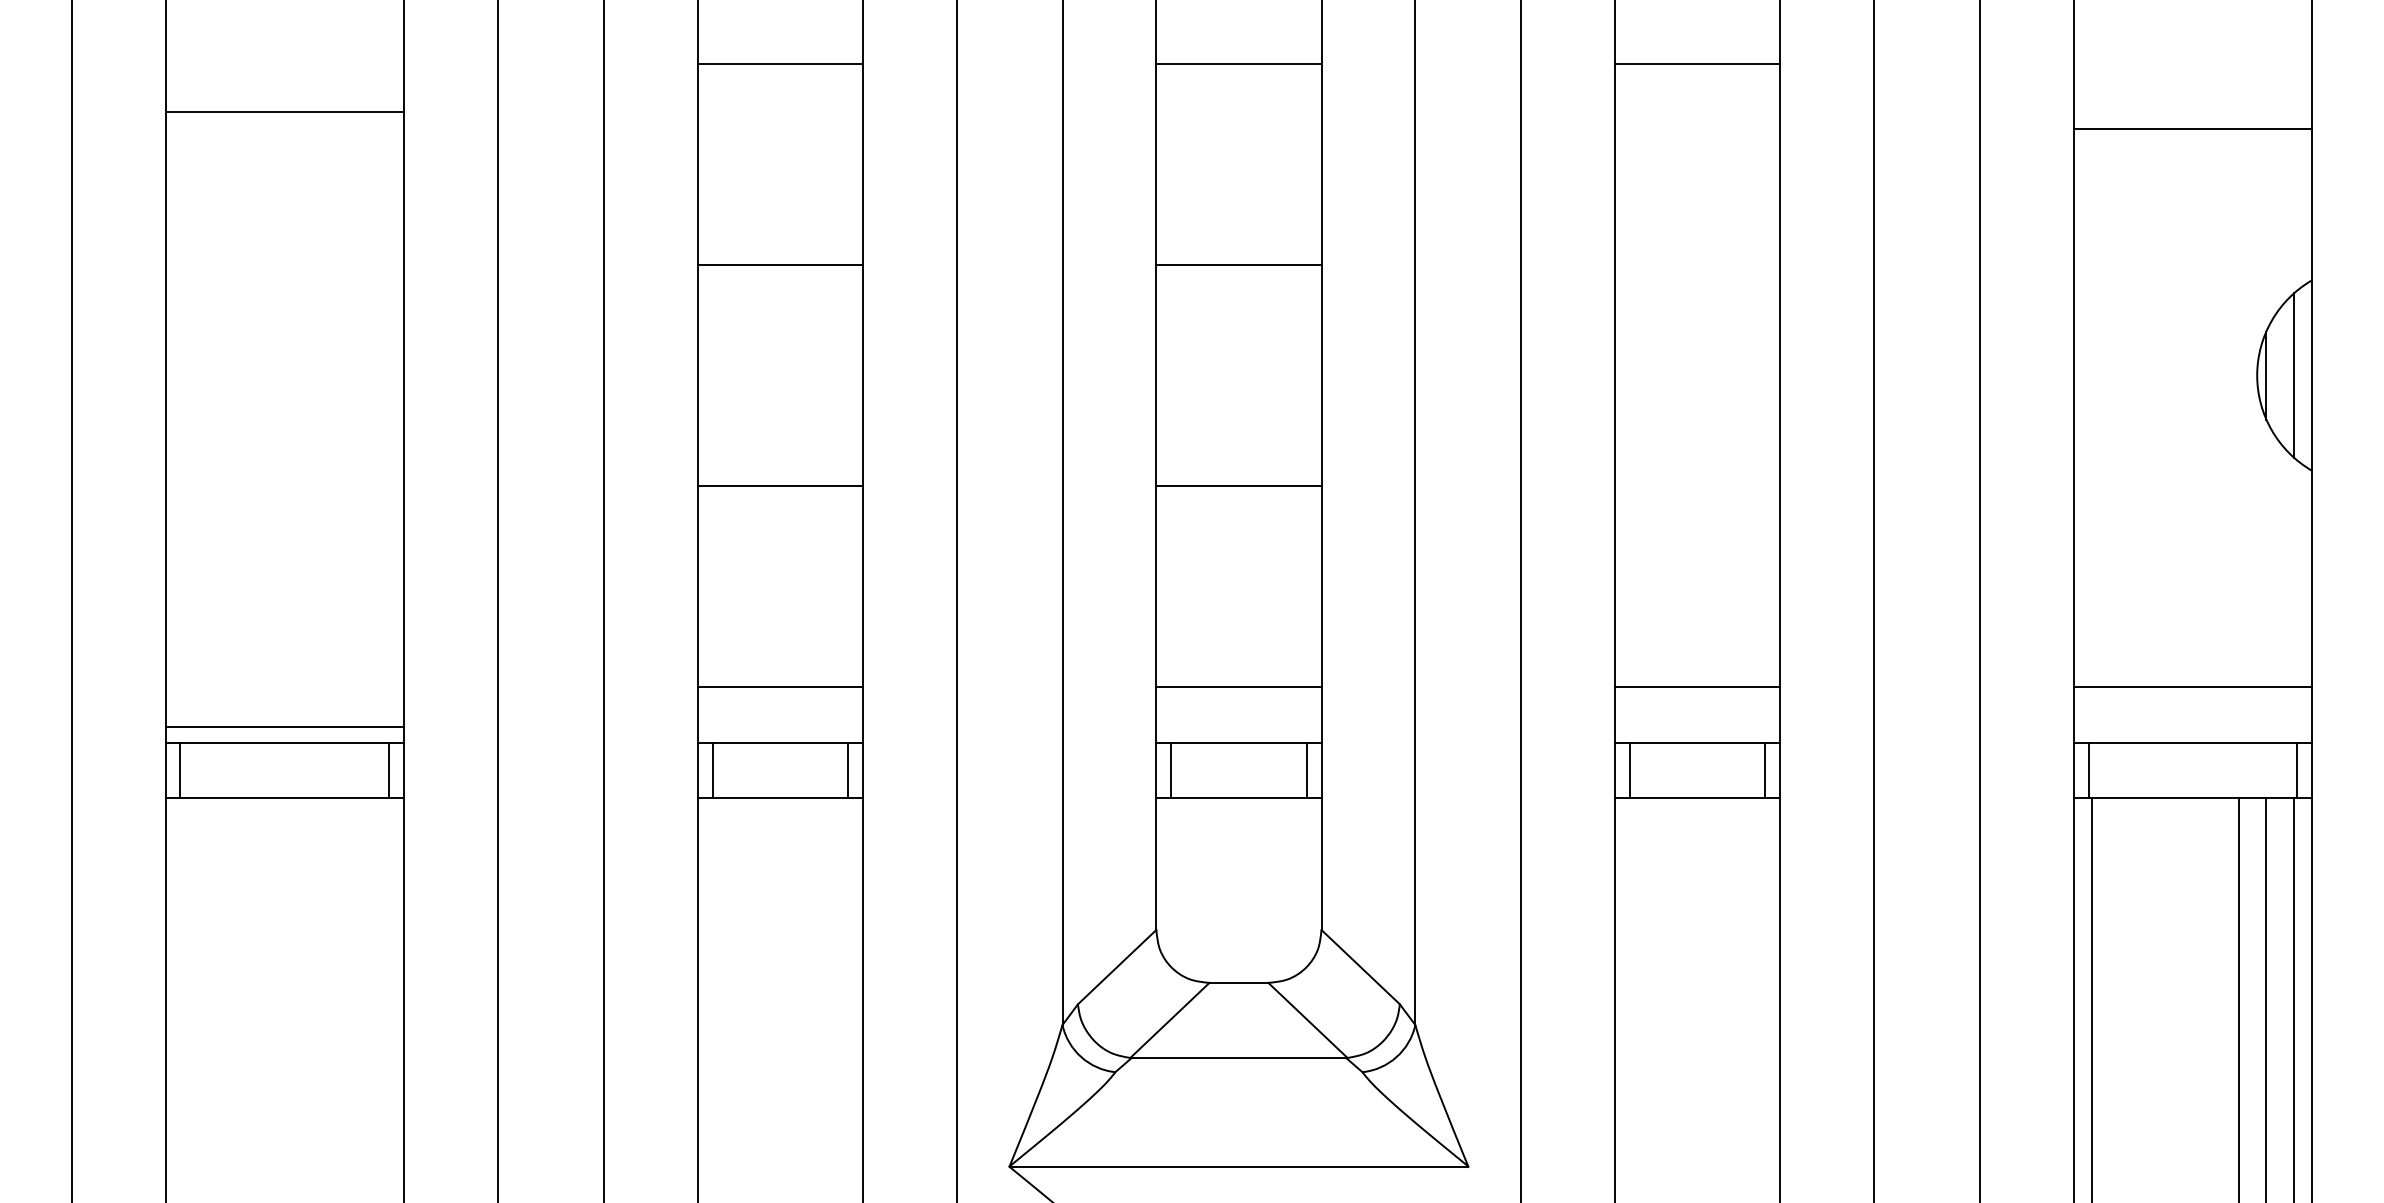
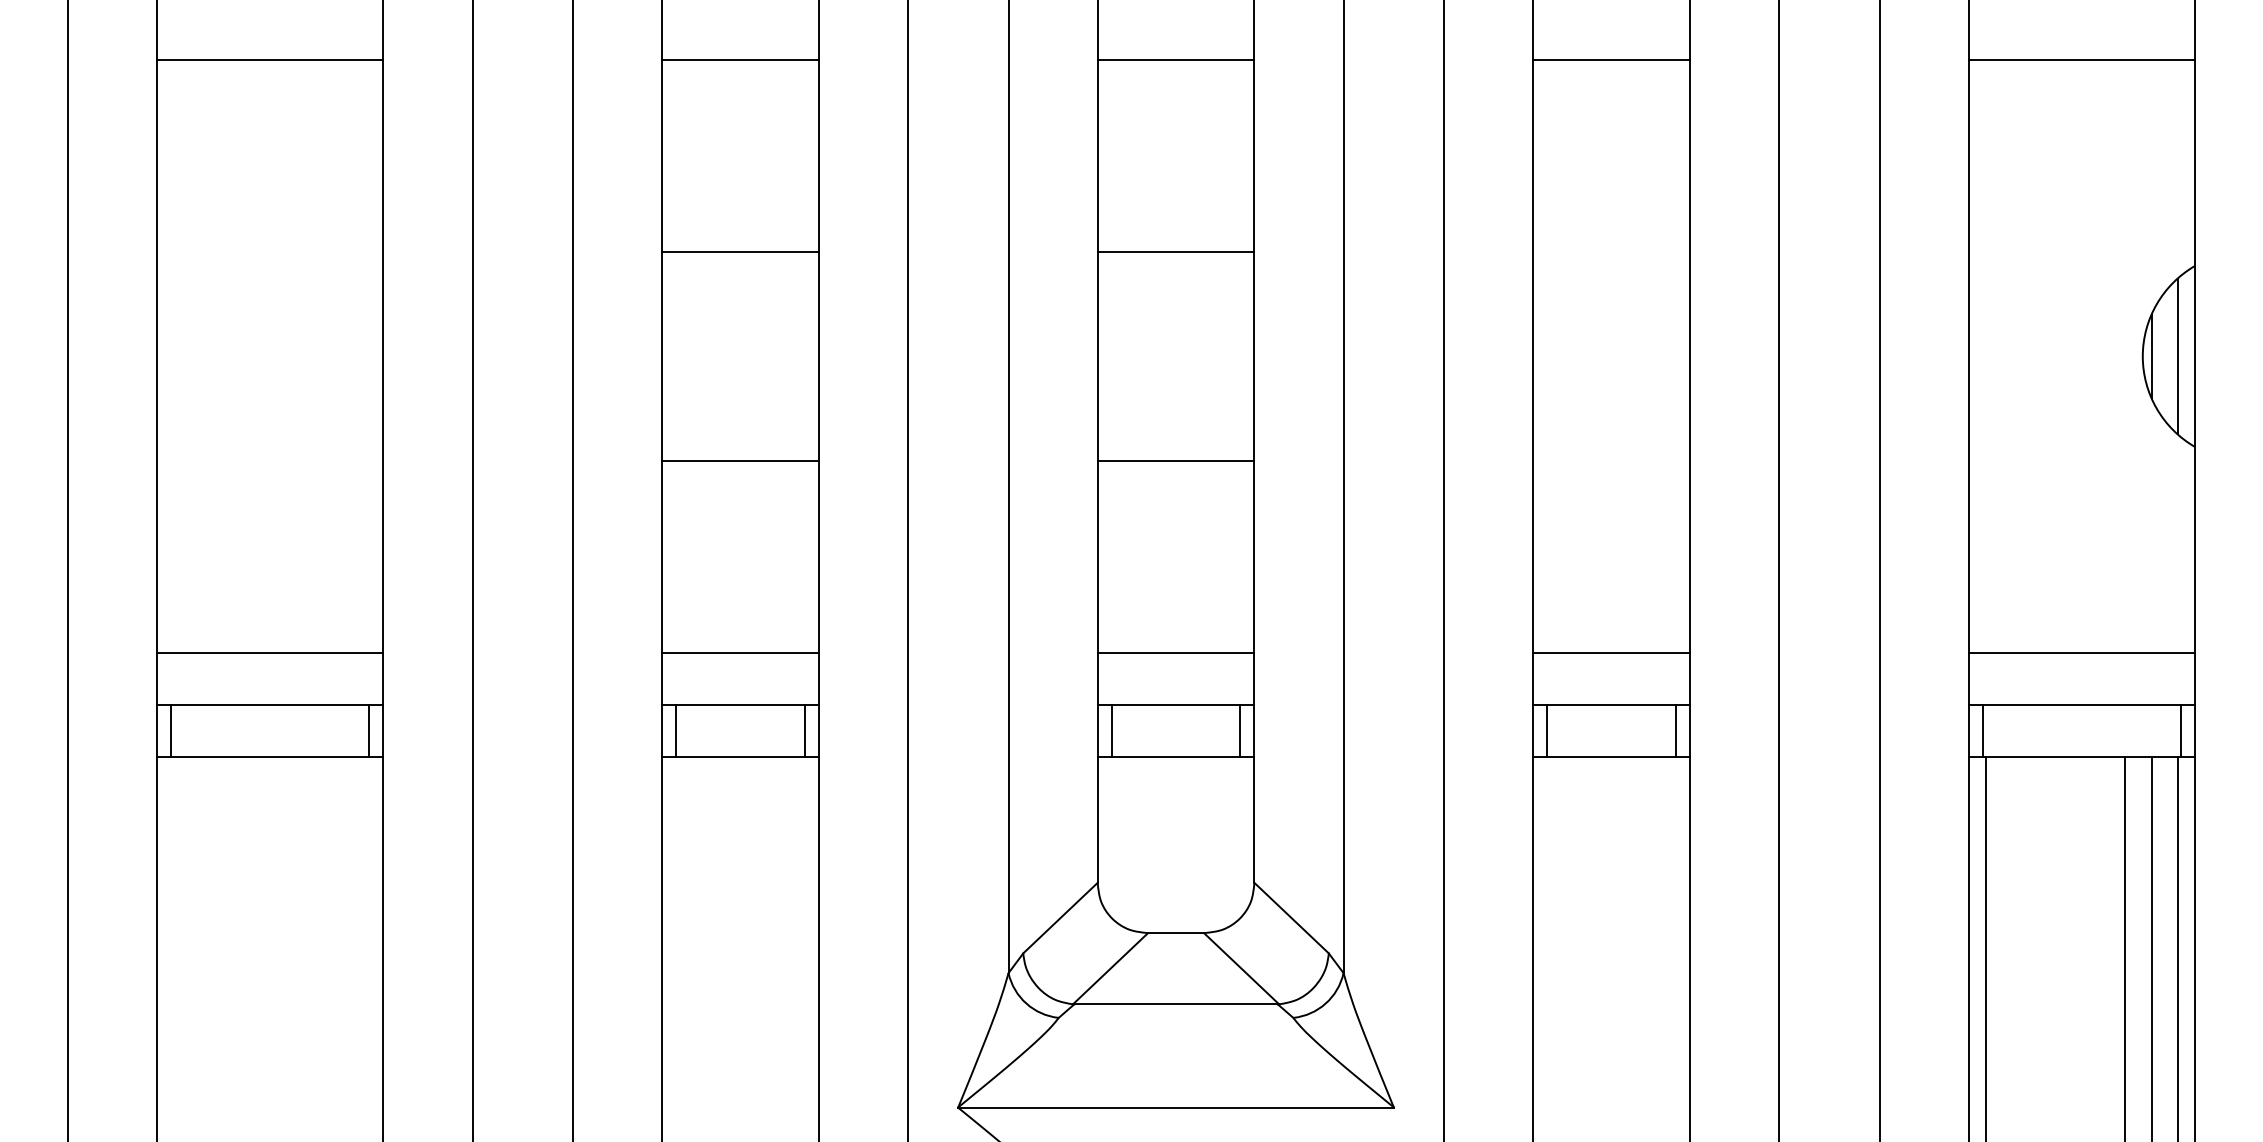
line: (285, 112) -> (270, 60), moved
line: (2192, 129) -> (2081, 60), moved
line: (285, 727) -> (270, 652), moved

